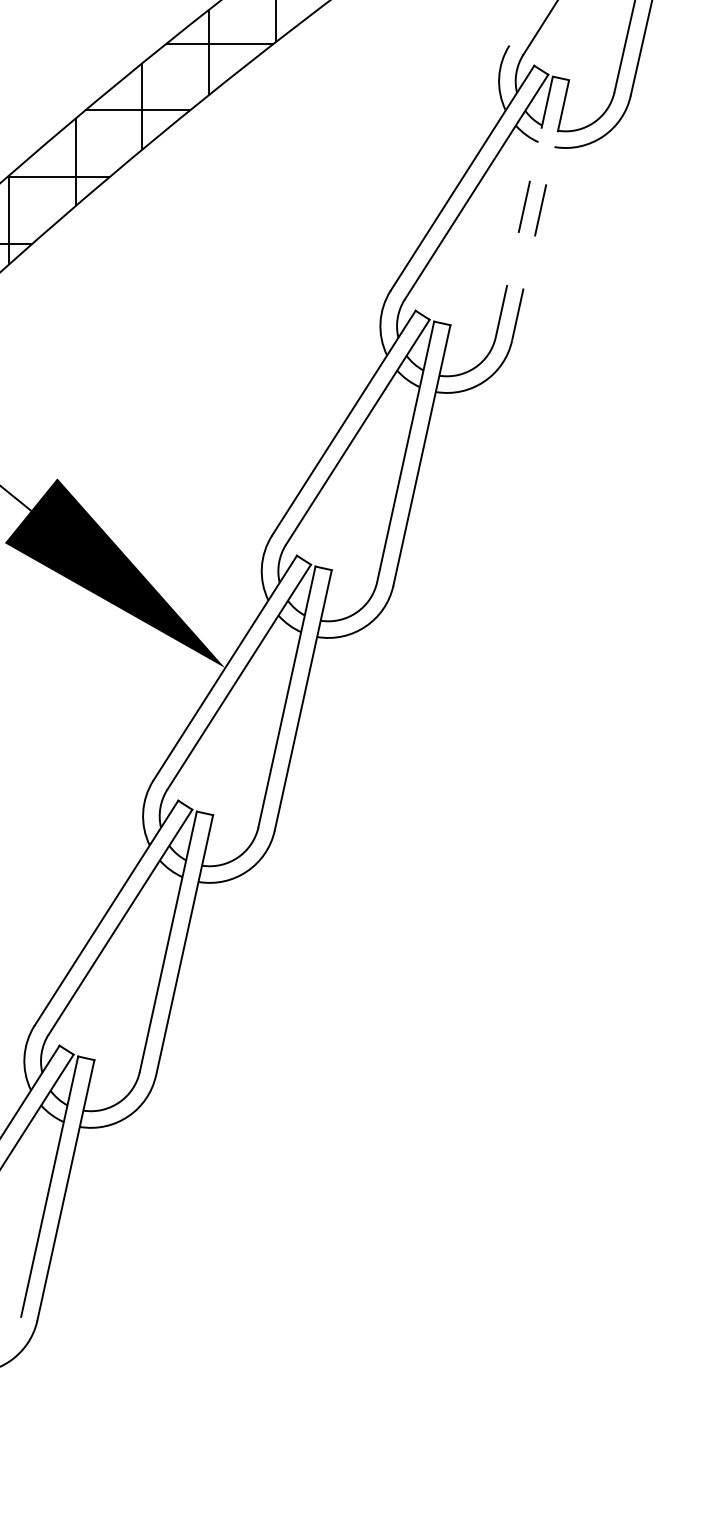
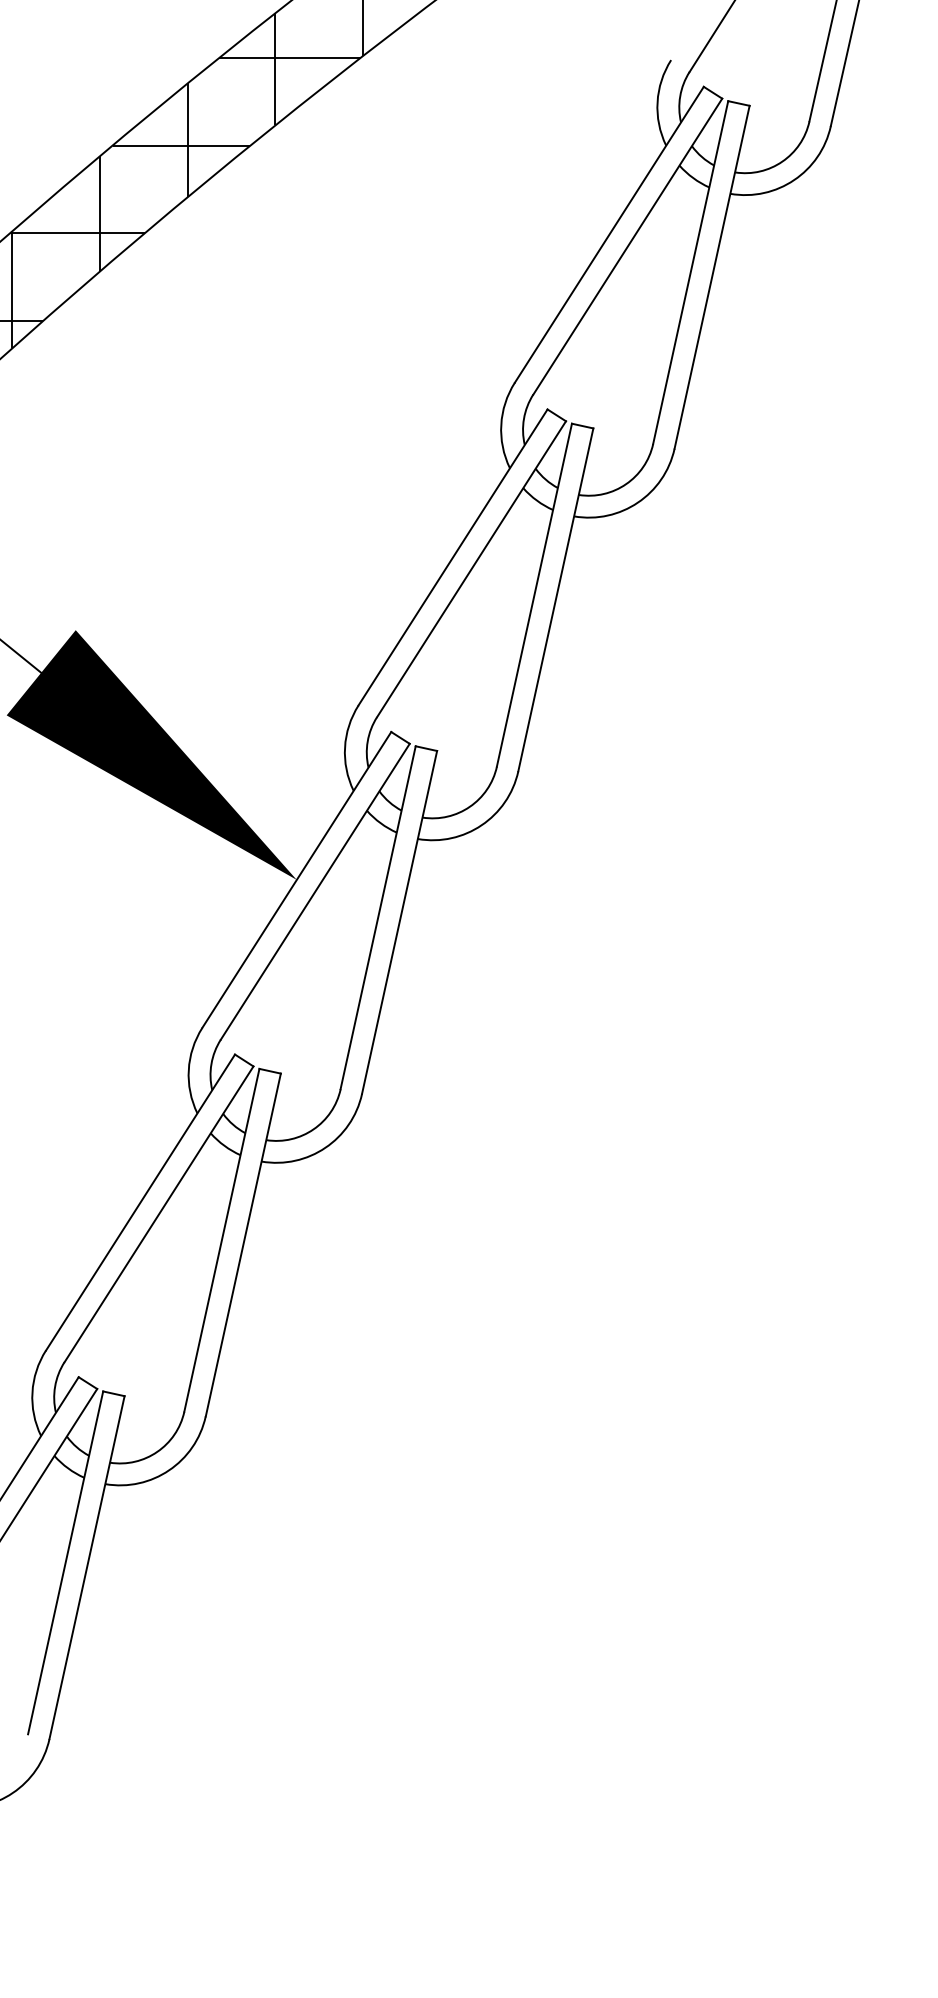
line: (524, 207) -> (690, 273), dashed -> solid
line: (540, 210) -> (711, 277), dashed -> solid

